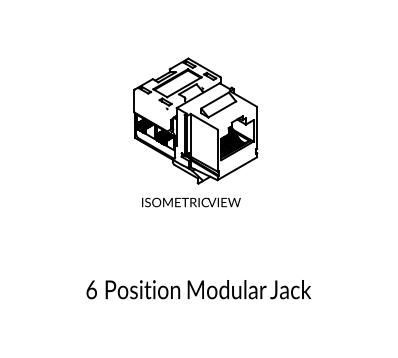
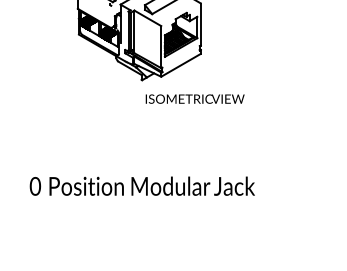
text: (191, 202) -> (195, 99), moved
text: (91, 289) -> (35, 186), 6 -> 0

